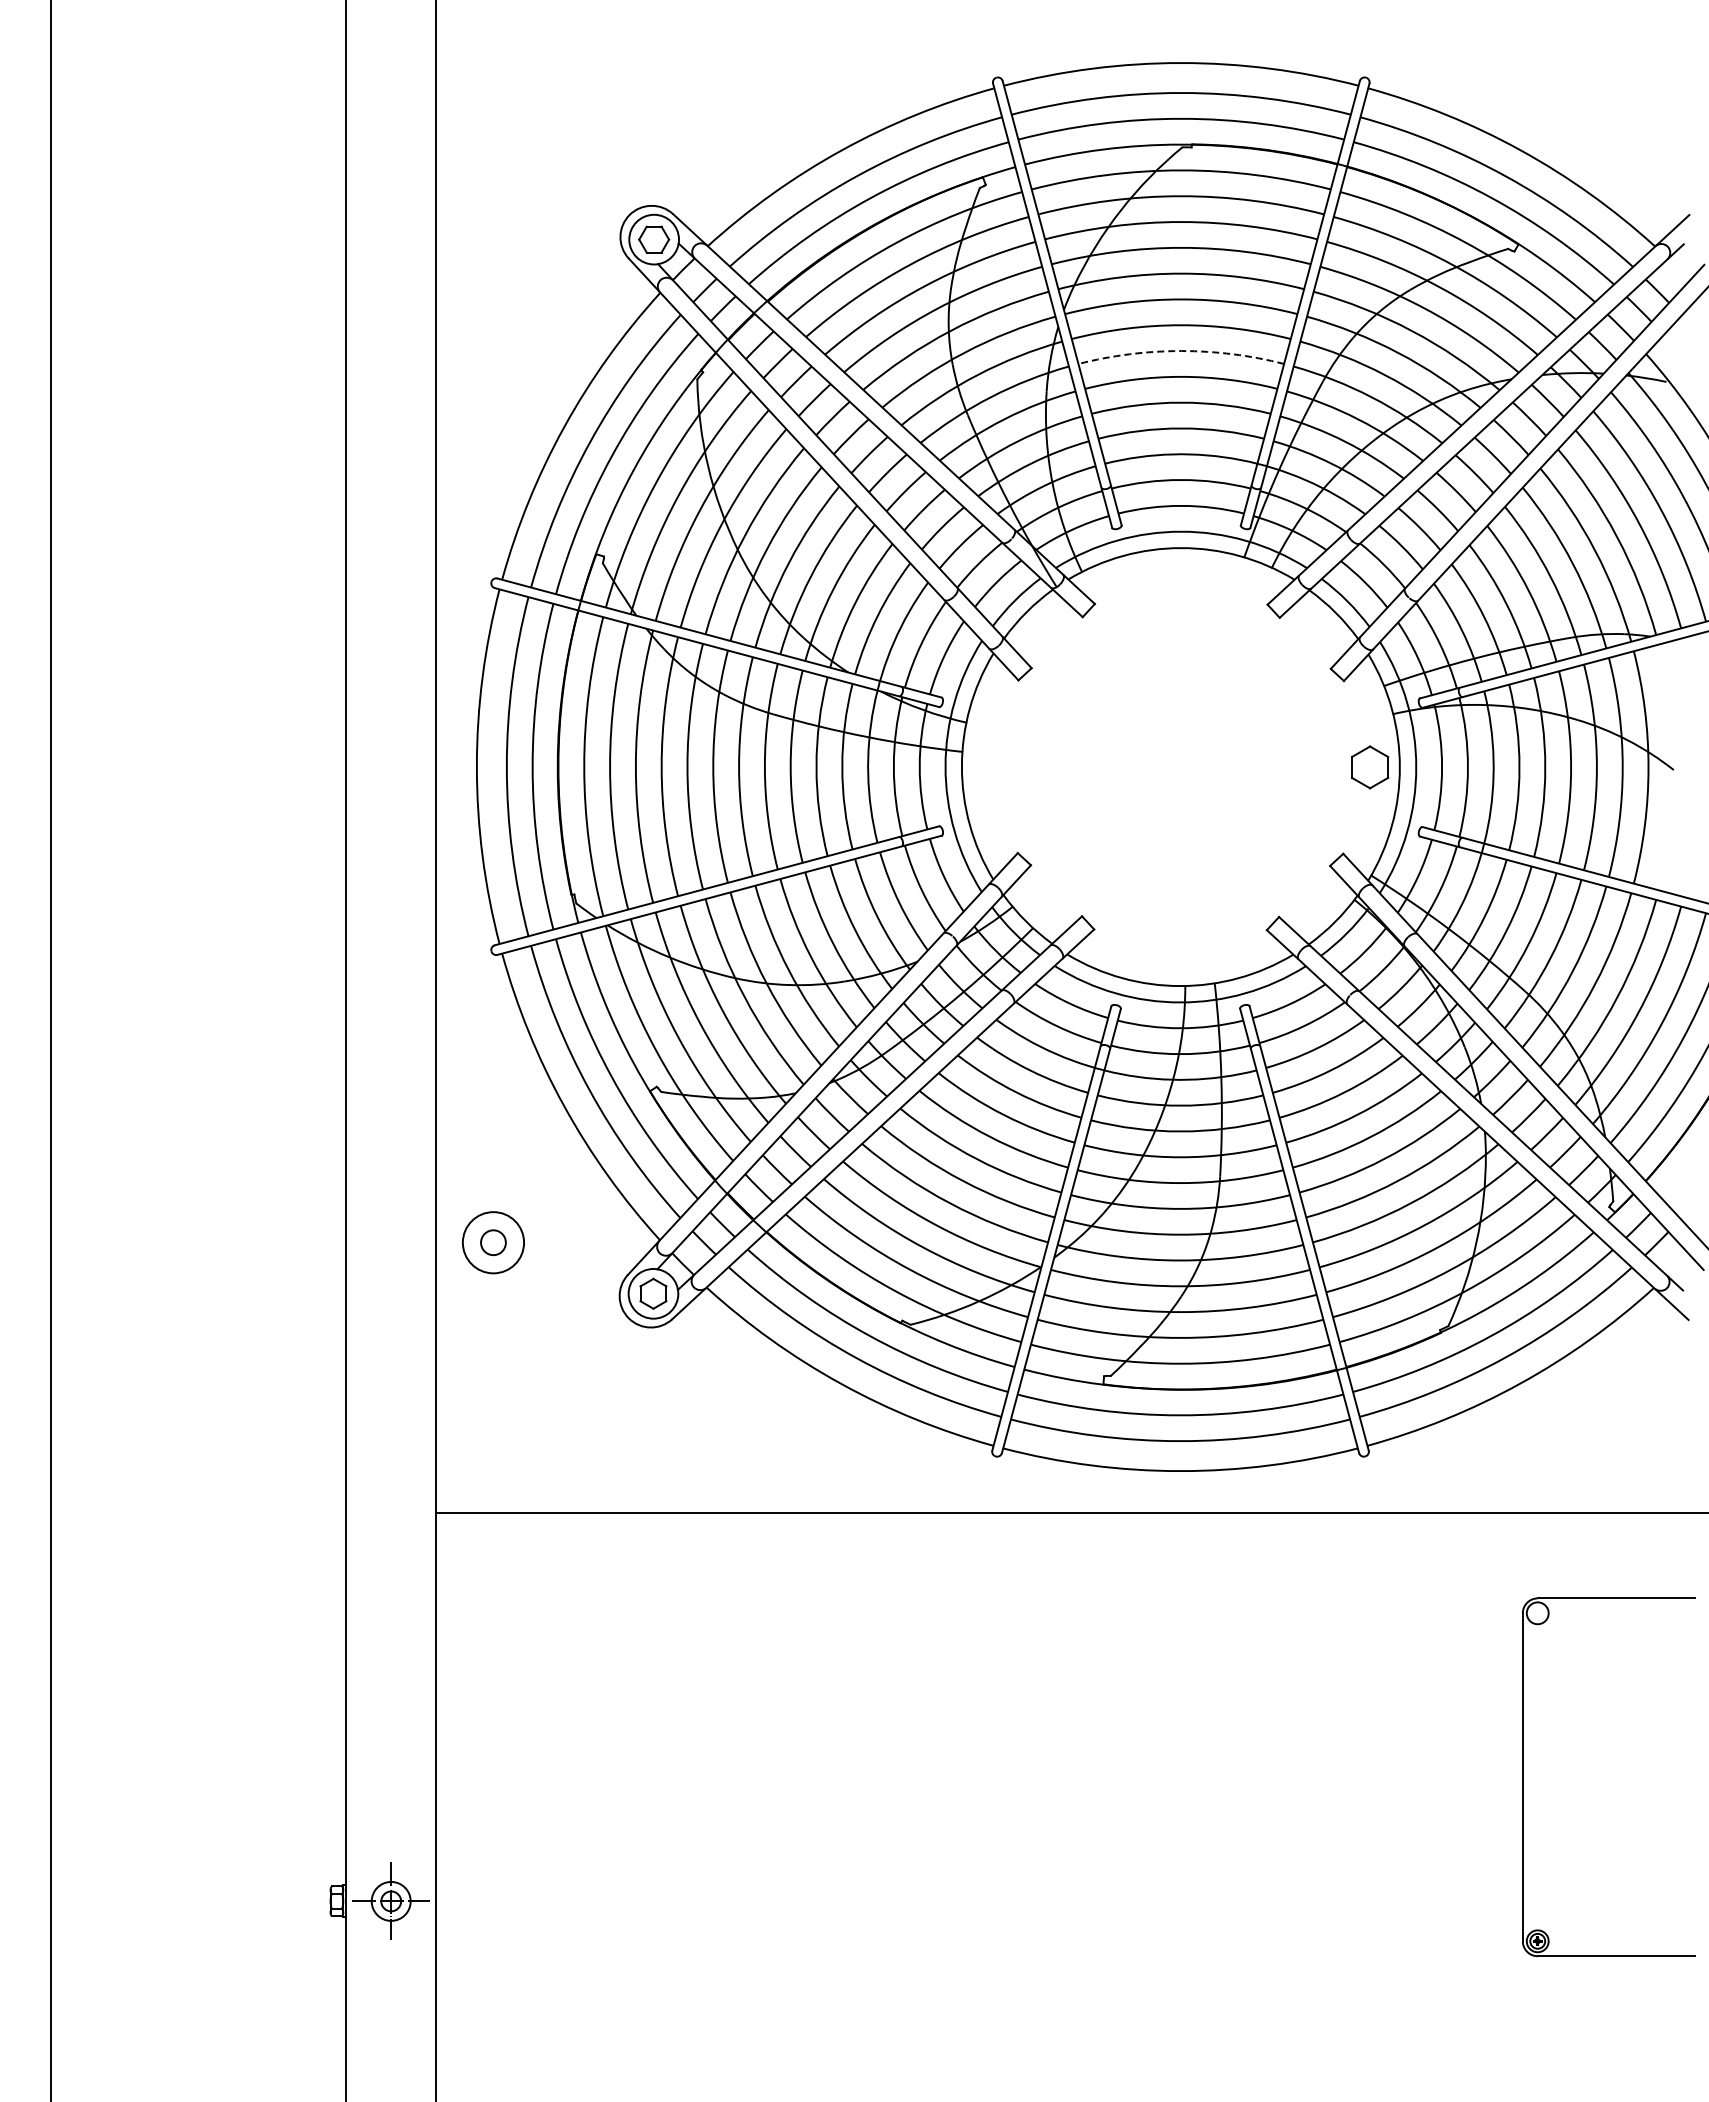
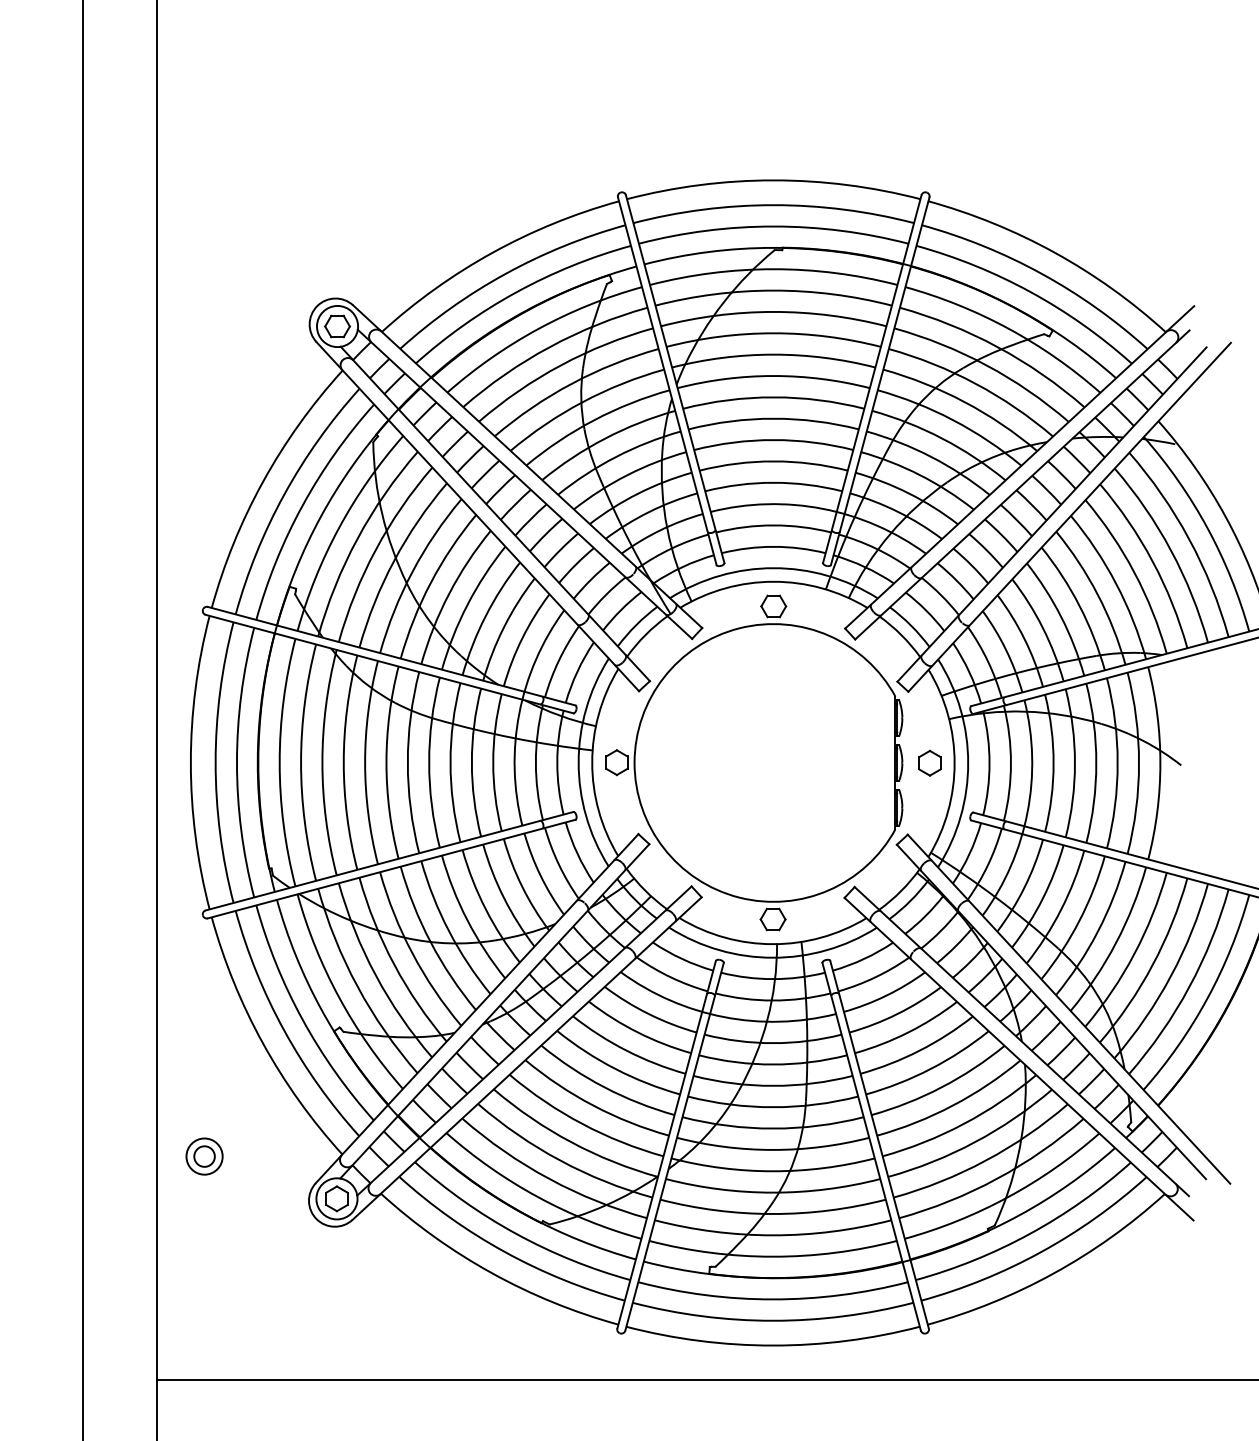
arc: (1181, 351) -> (773, 419), dashed -> solid
part: (1157, 766) -> (754, 762), added
part: (1369, 767) -> (929, 763), size x0.71
circle: (493, 1242) -> (204, 1156), size x0.71

